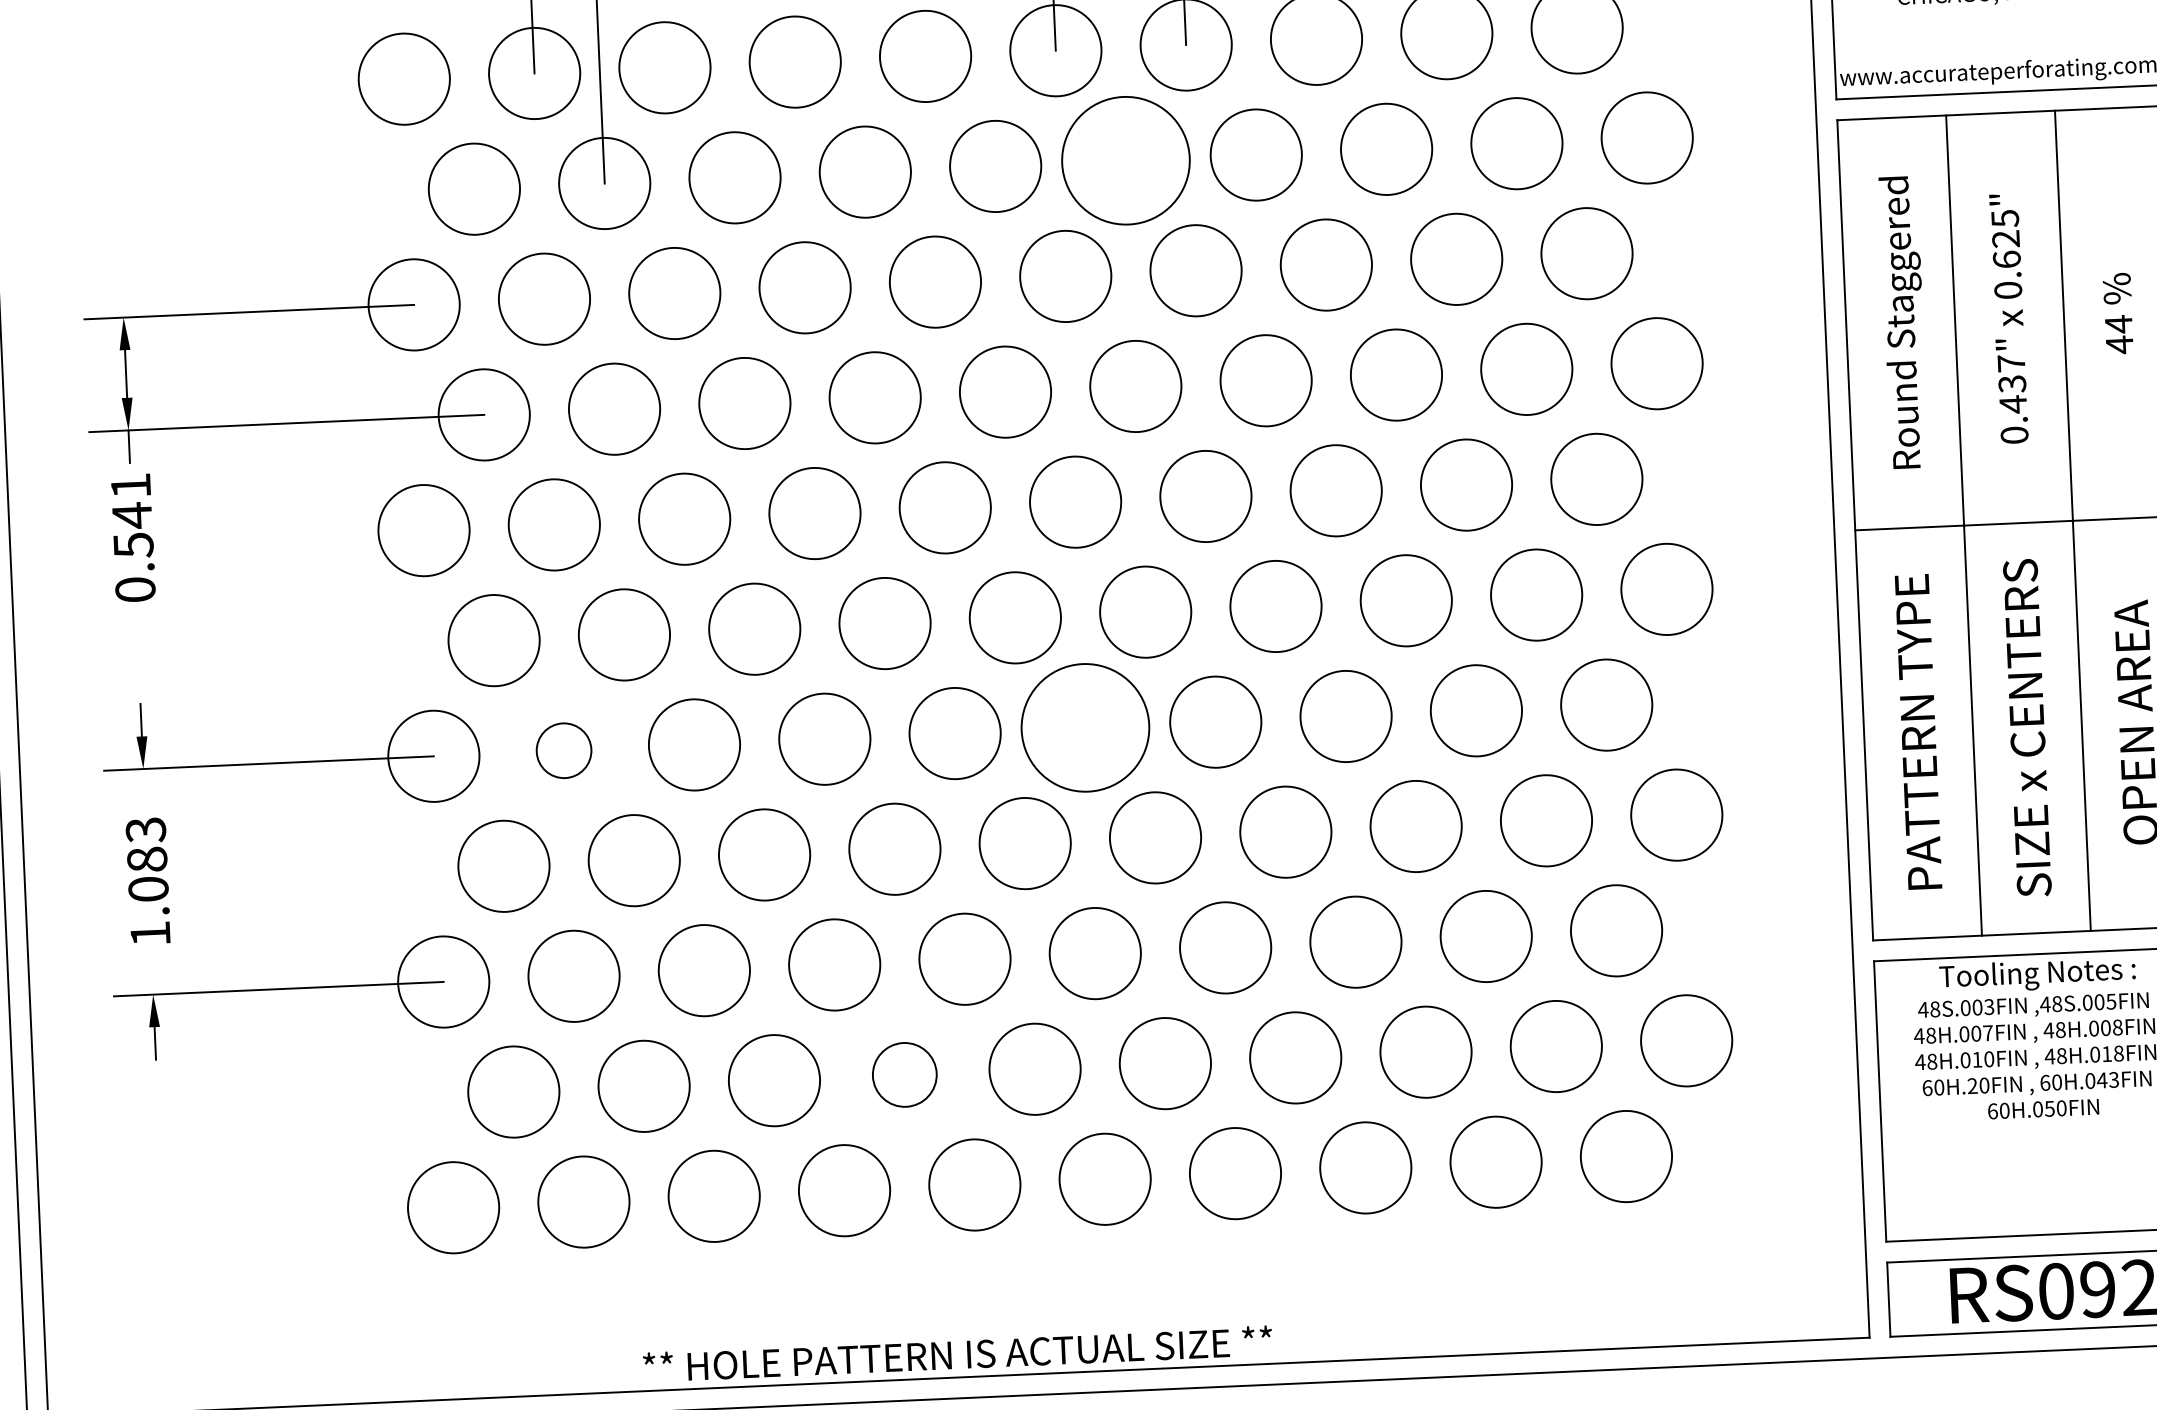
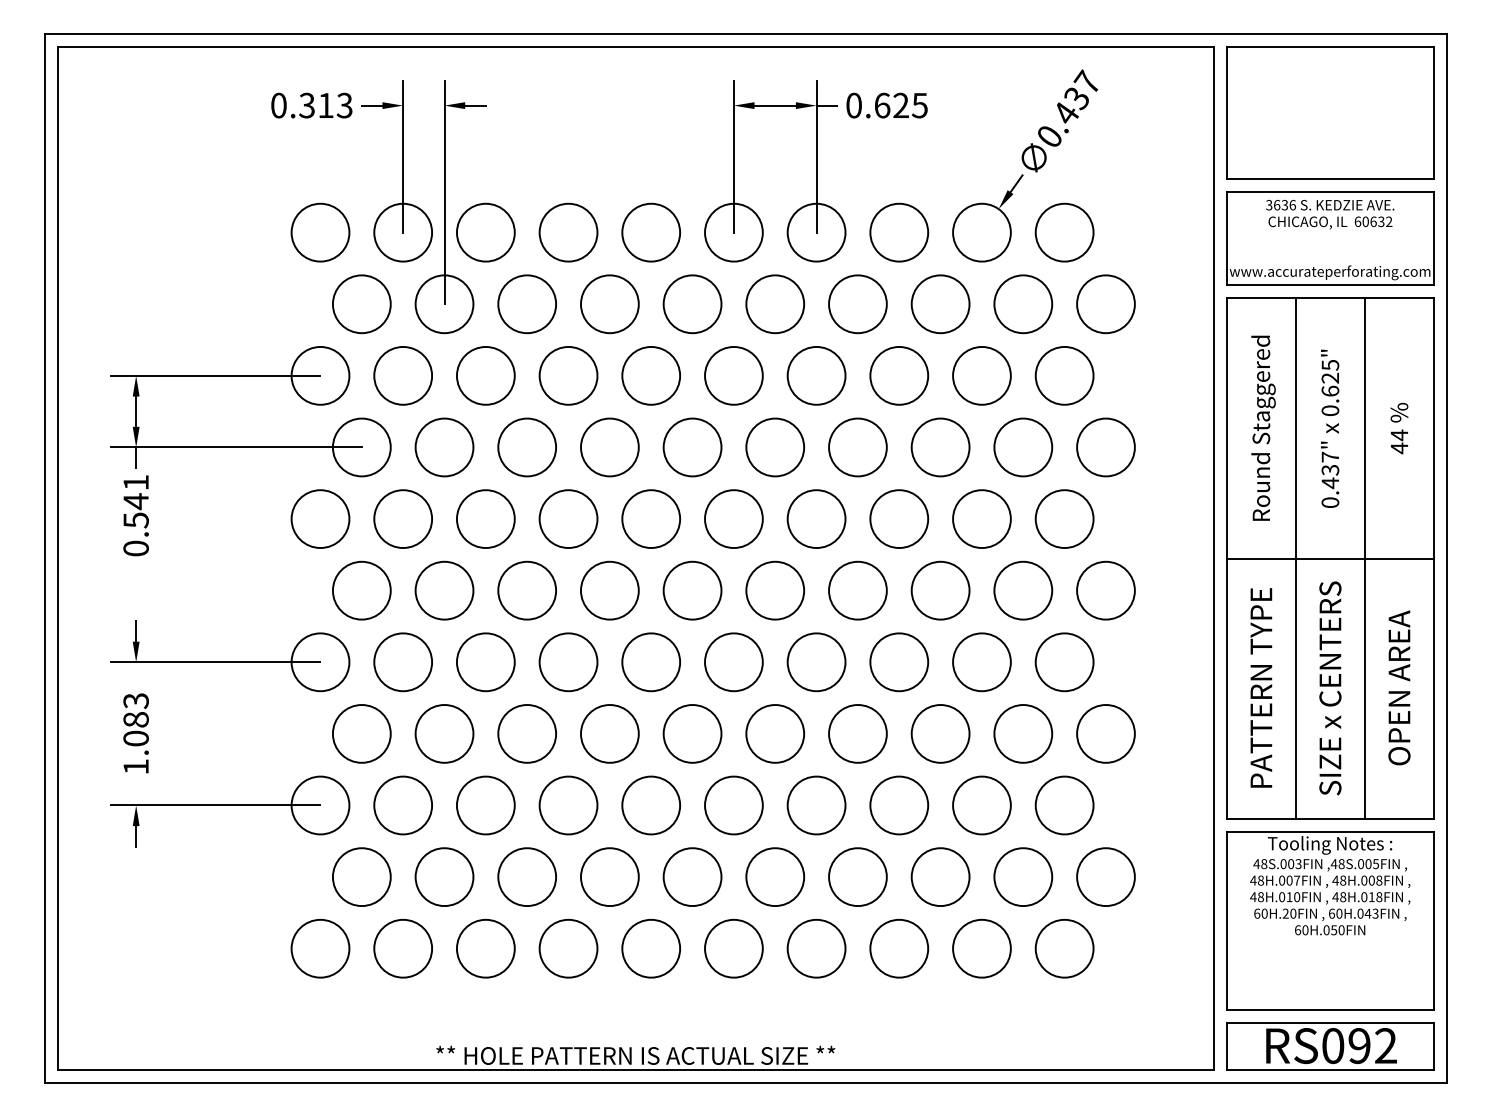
circle: (1126, 161) -> (775, 304), size x0.71
circle: (1084, 728) -> (733, 662), size x0.71
circle: (563, 750) -> (402, 662), size x1.67
circle: (904, 1074) -> (609, 876), size x1.43

